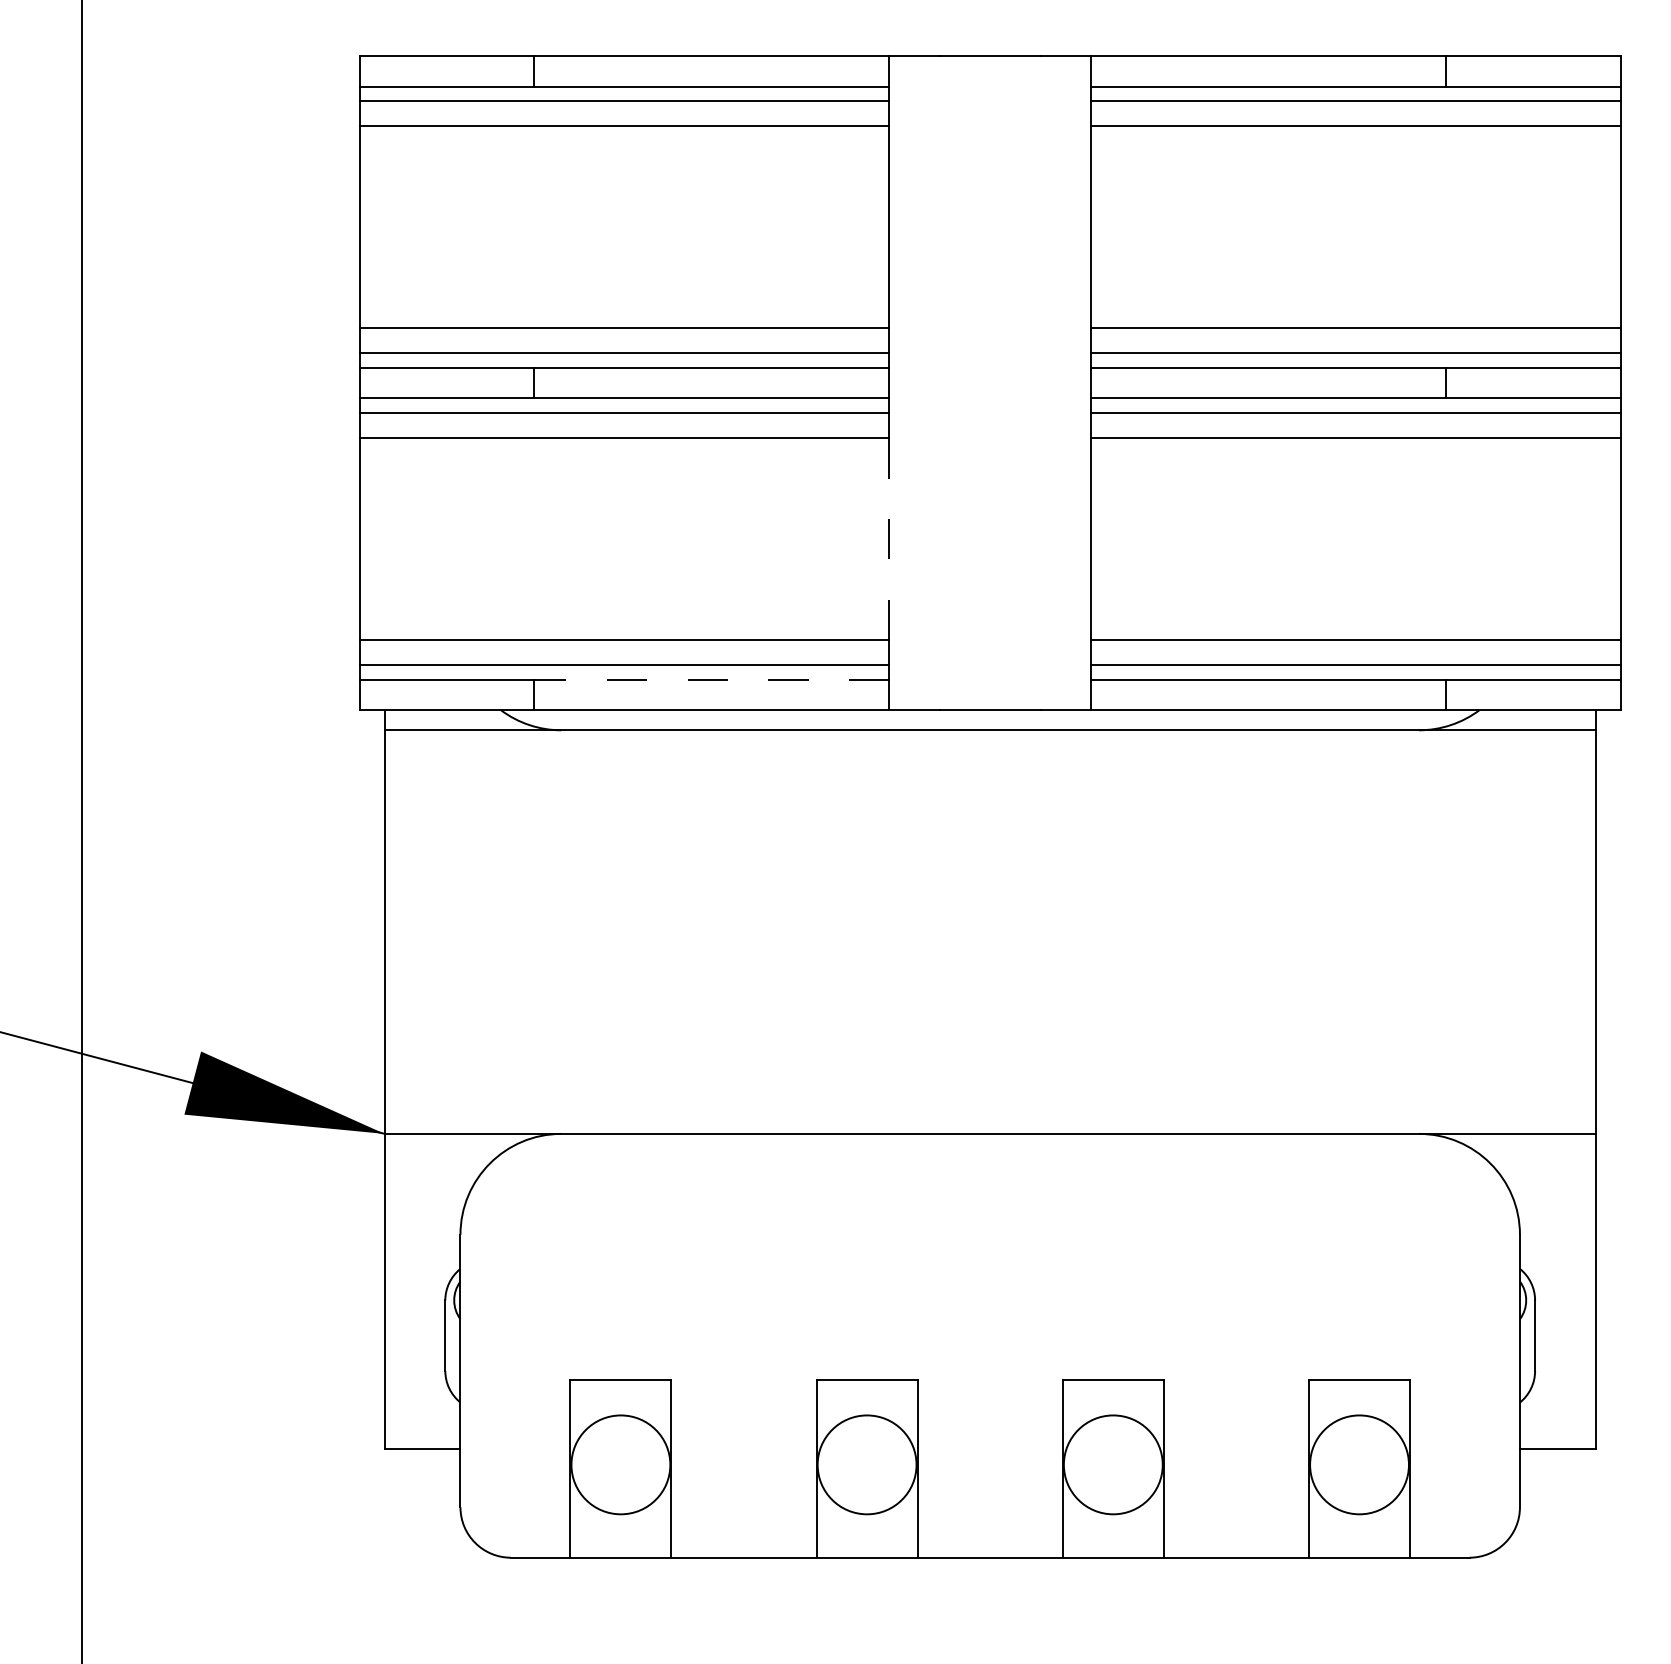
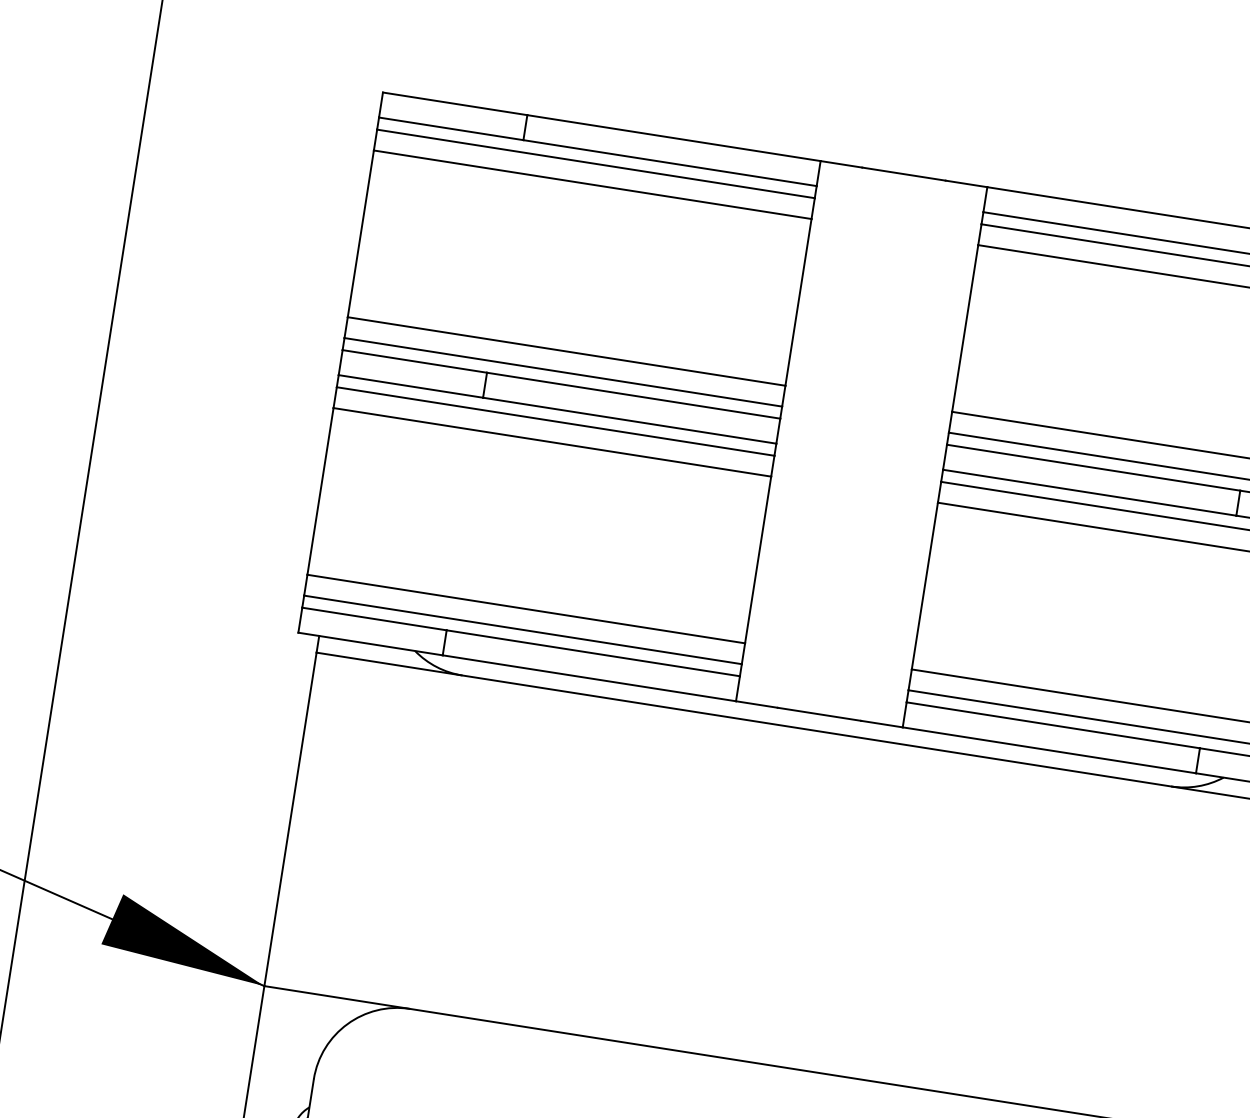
line: (889, 539) -> (758, 560), dashed -> solid
line: (711, 679) -> (593, 652), dashed -> solid

